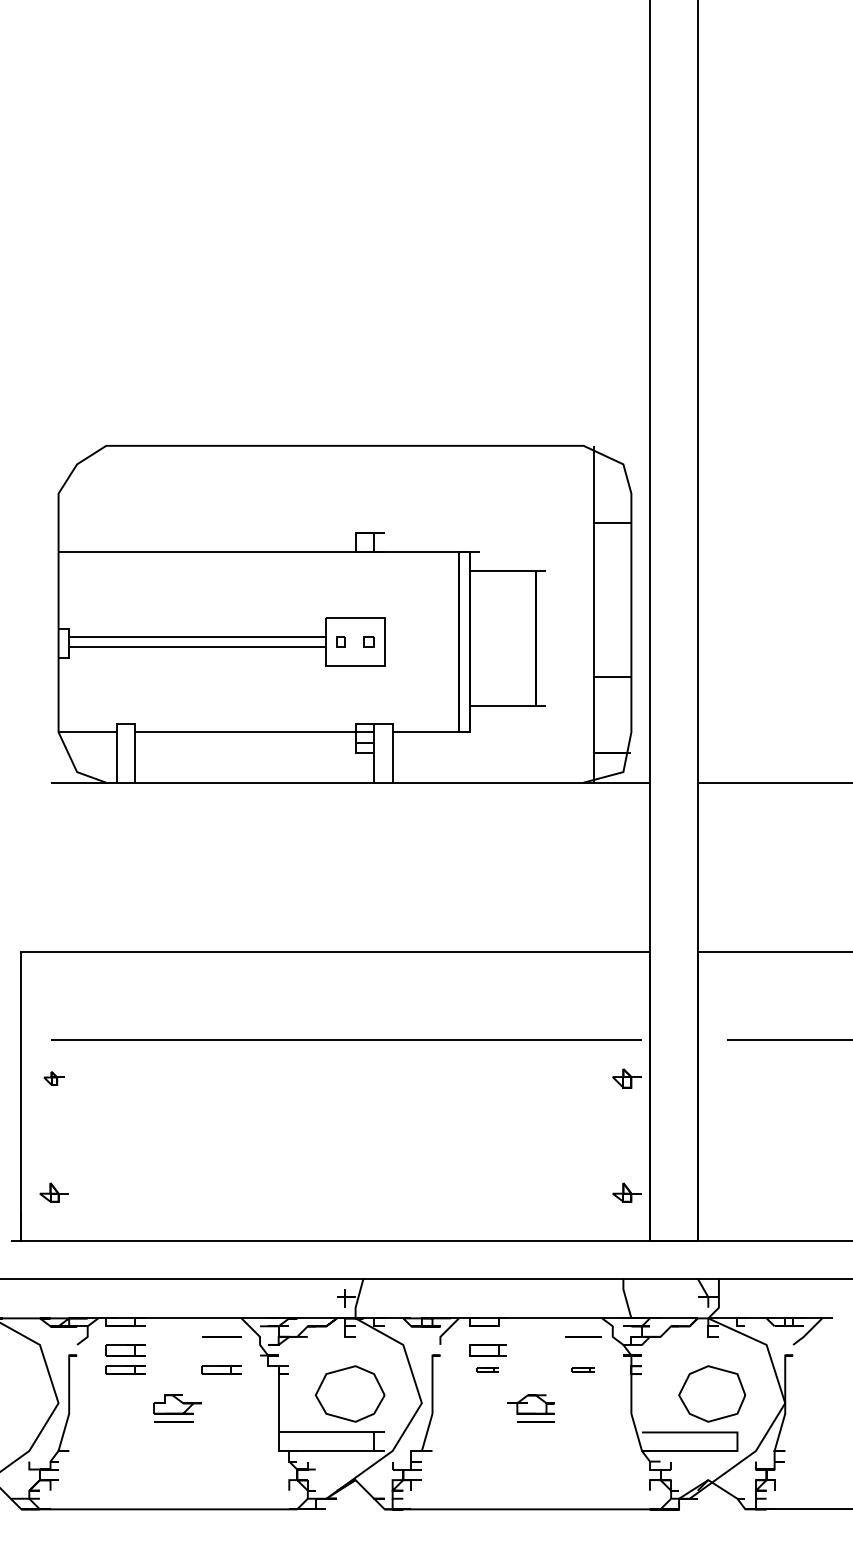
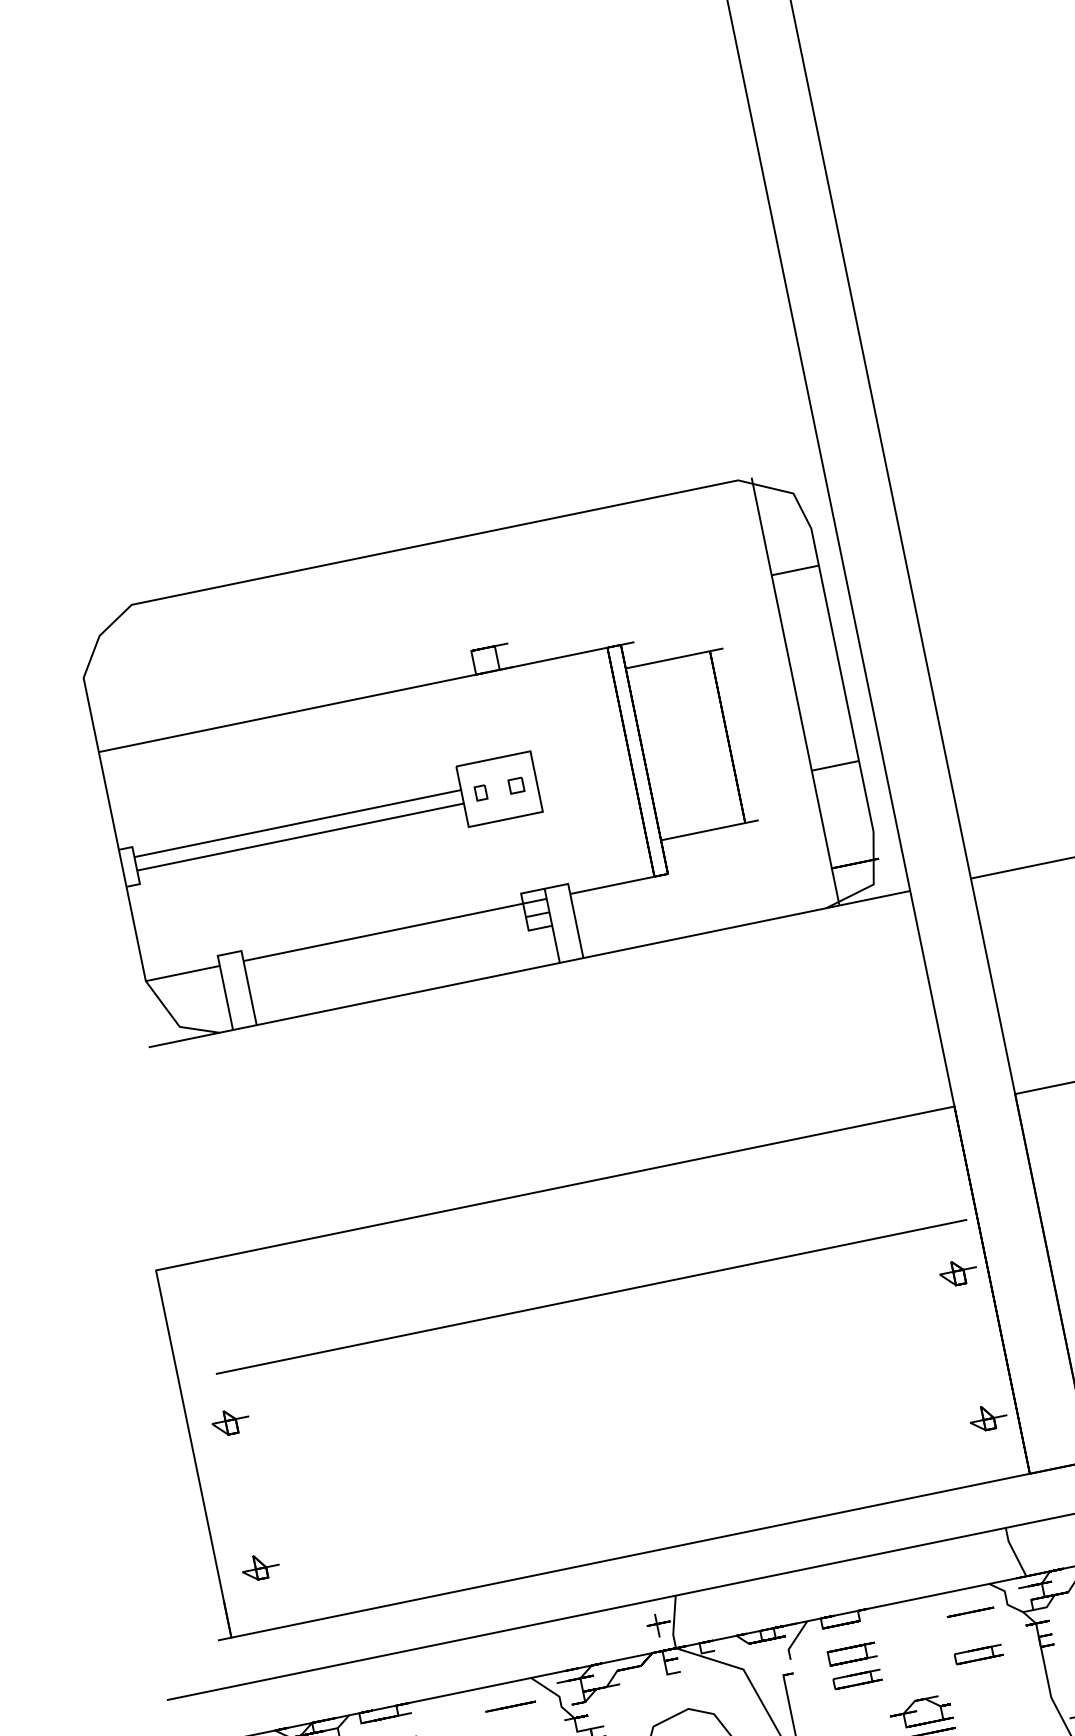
part: (53, 1078) -> (229, 1422), size x1.43
part: (487, 1369) -> (856, 1678), size x1.67
part: (582, 1369) -> (977, 1654), size x1.67

